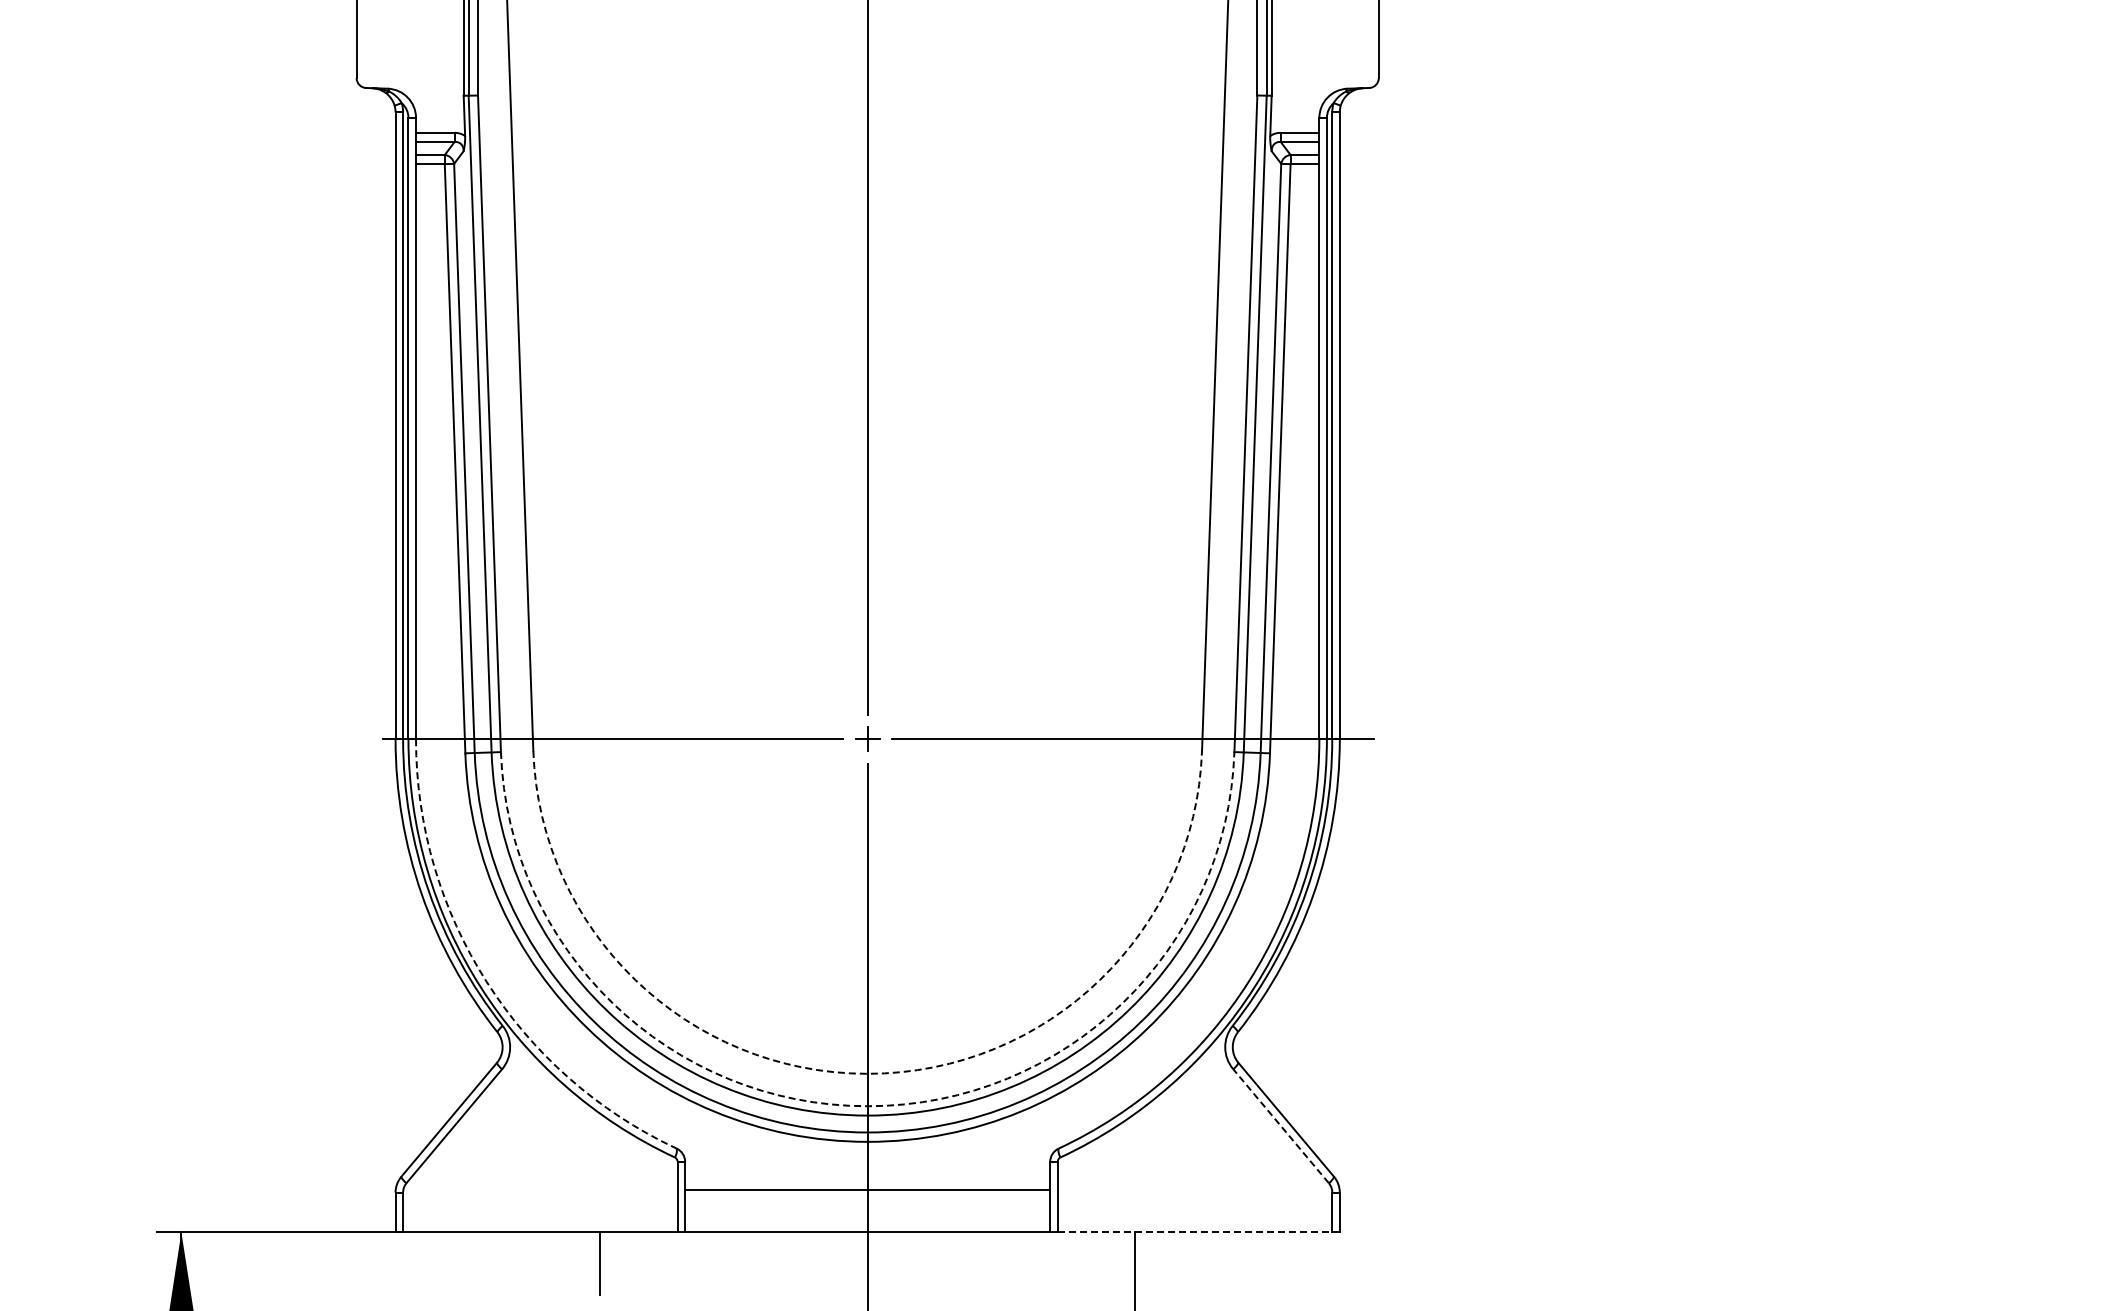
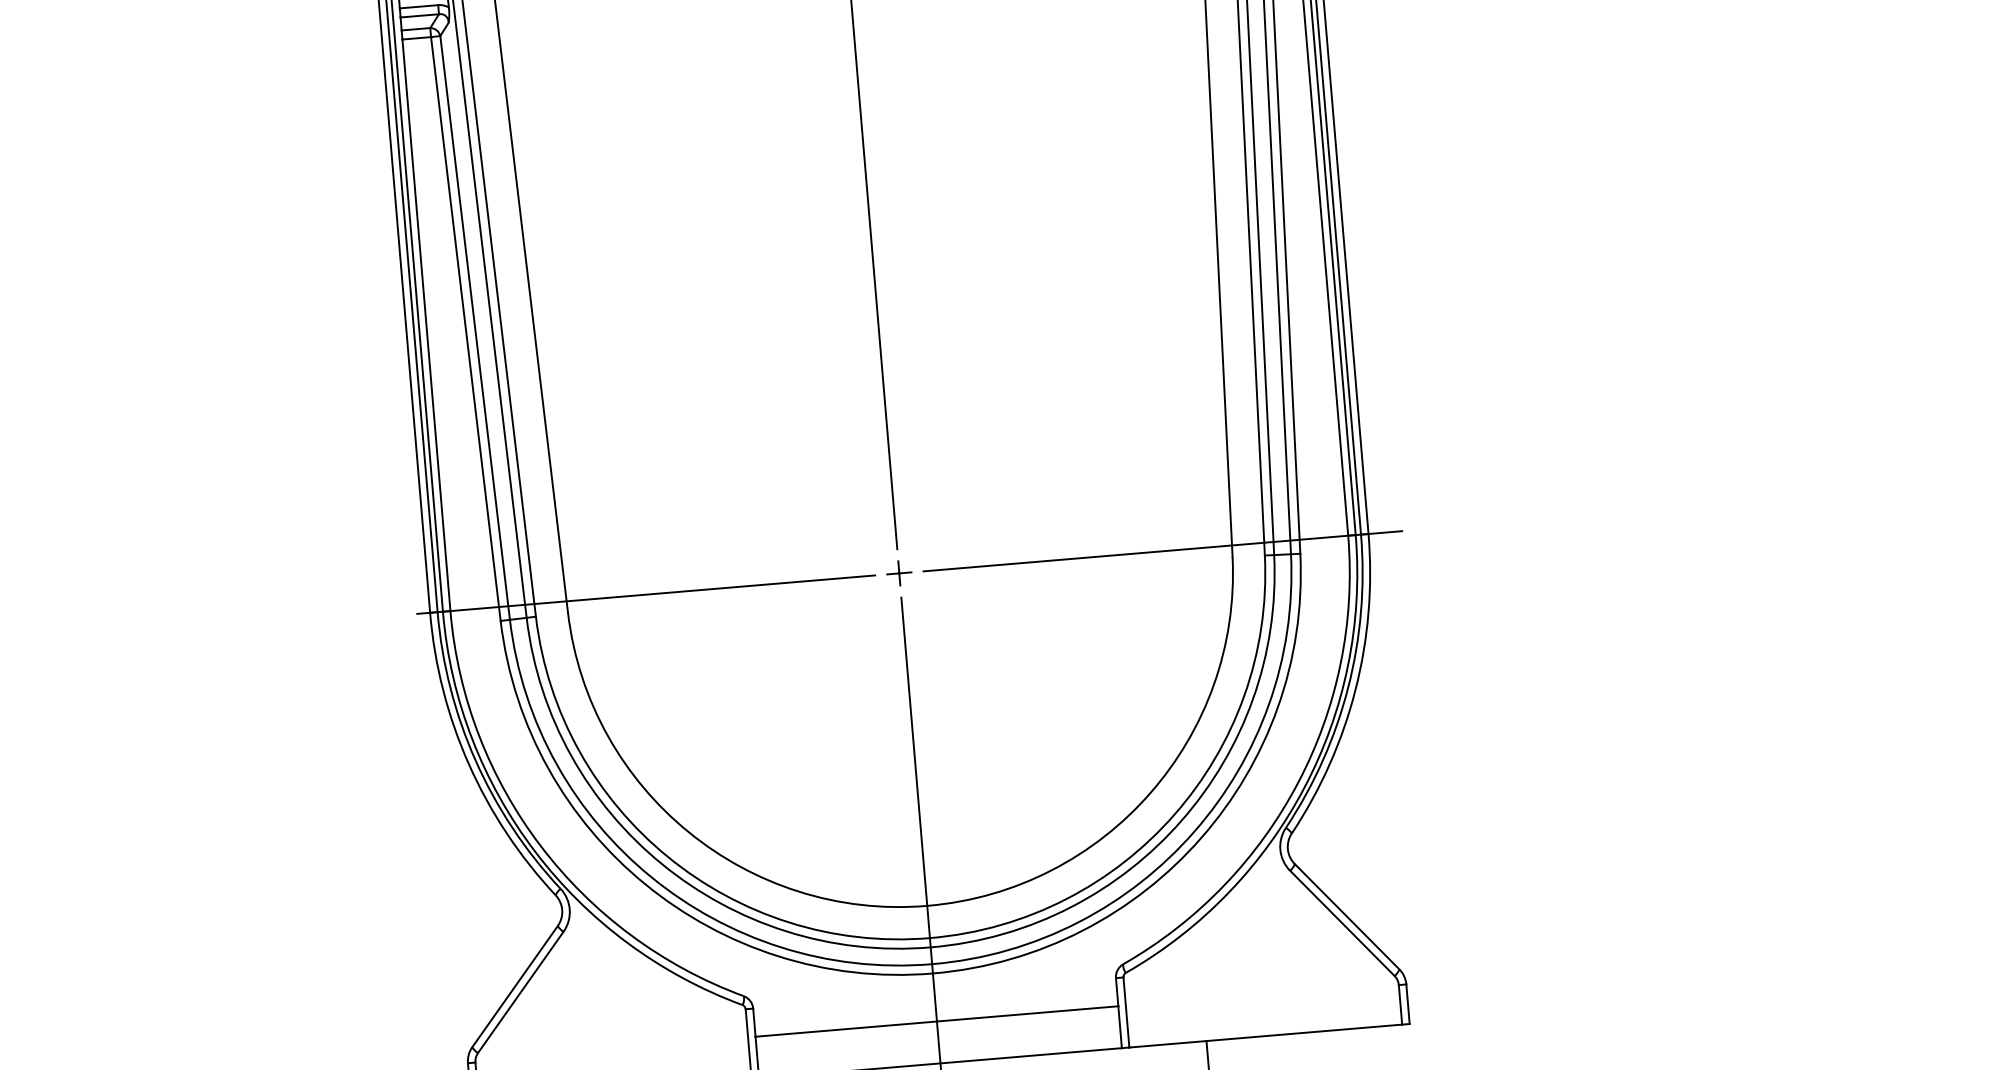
arc: (486, 981) -> (540, 845), dashed -> solid
arc: (867, 1073) -> (927, 905), dashed -> solid
arc: (867, 1106) -> (929, 938), dashed -> solid
line: (1280, 1125) -> (1341, 922), dashed -> solid
line: (1195, 1232) -> (1266, 1036), dashed -> solid

